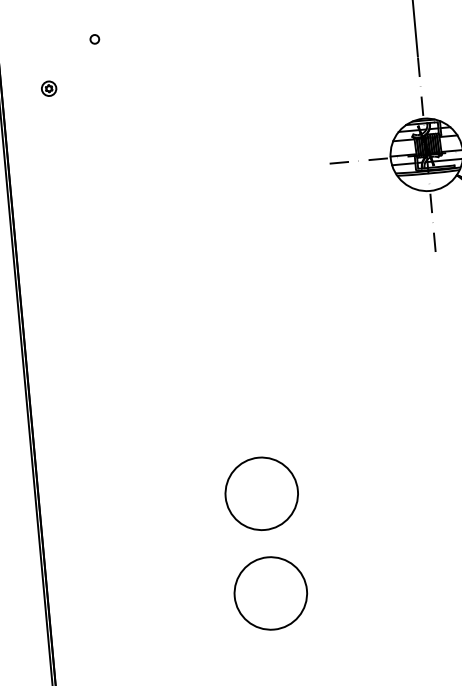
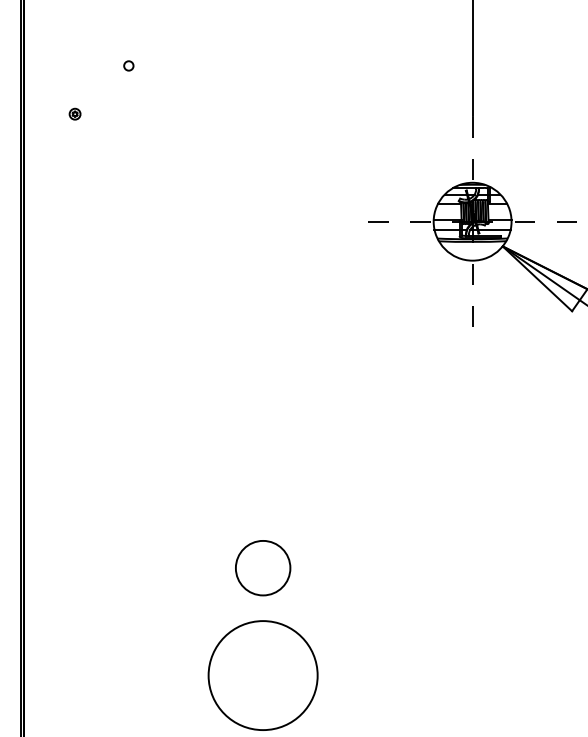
part: (48, 88) -> (74, 113), size x0.7
circle: (262, 494) -> (263, 568), size x0.7
circle: (271, 593) -> (263, 675), size x1.4

